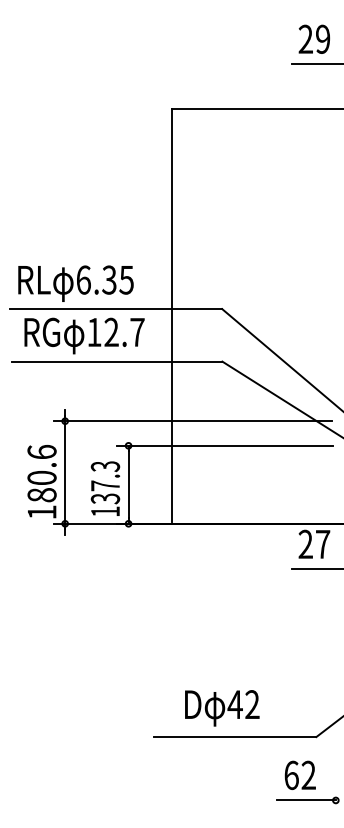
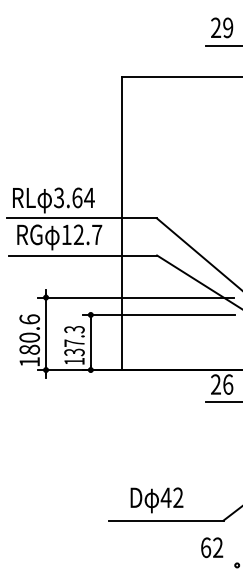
text: (105, 279) -> (74, 197), 6.35 -> 3.64
text: (323, 544) -> (228, 384), 27 -> 26
line: (306, 800) -> (216, 565), removed

